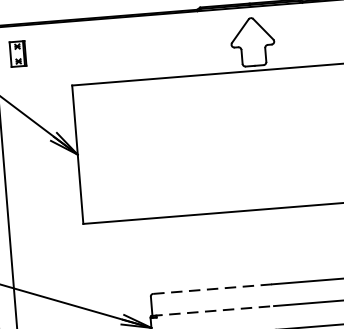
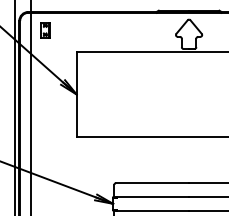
line: (212, 289) -> (152, 183), dashed -> solid
line: (212, 310) -> (151, 196), dashed -> solid

